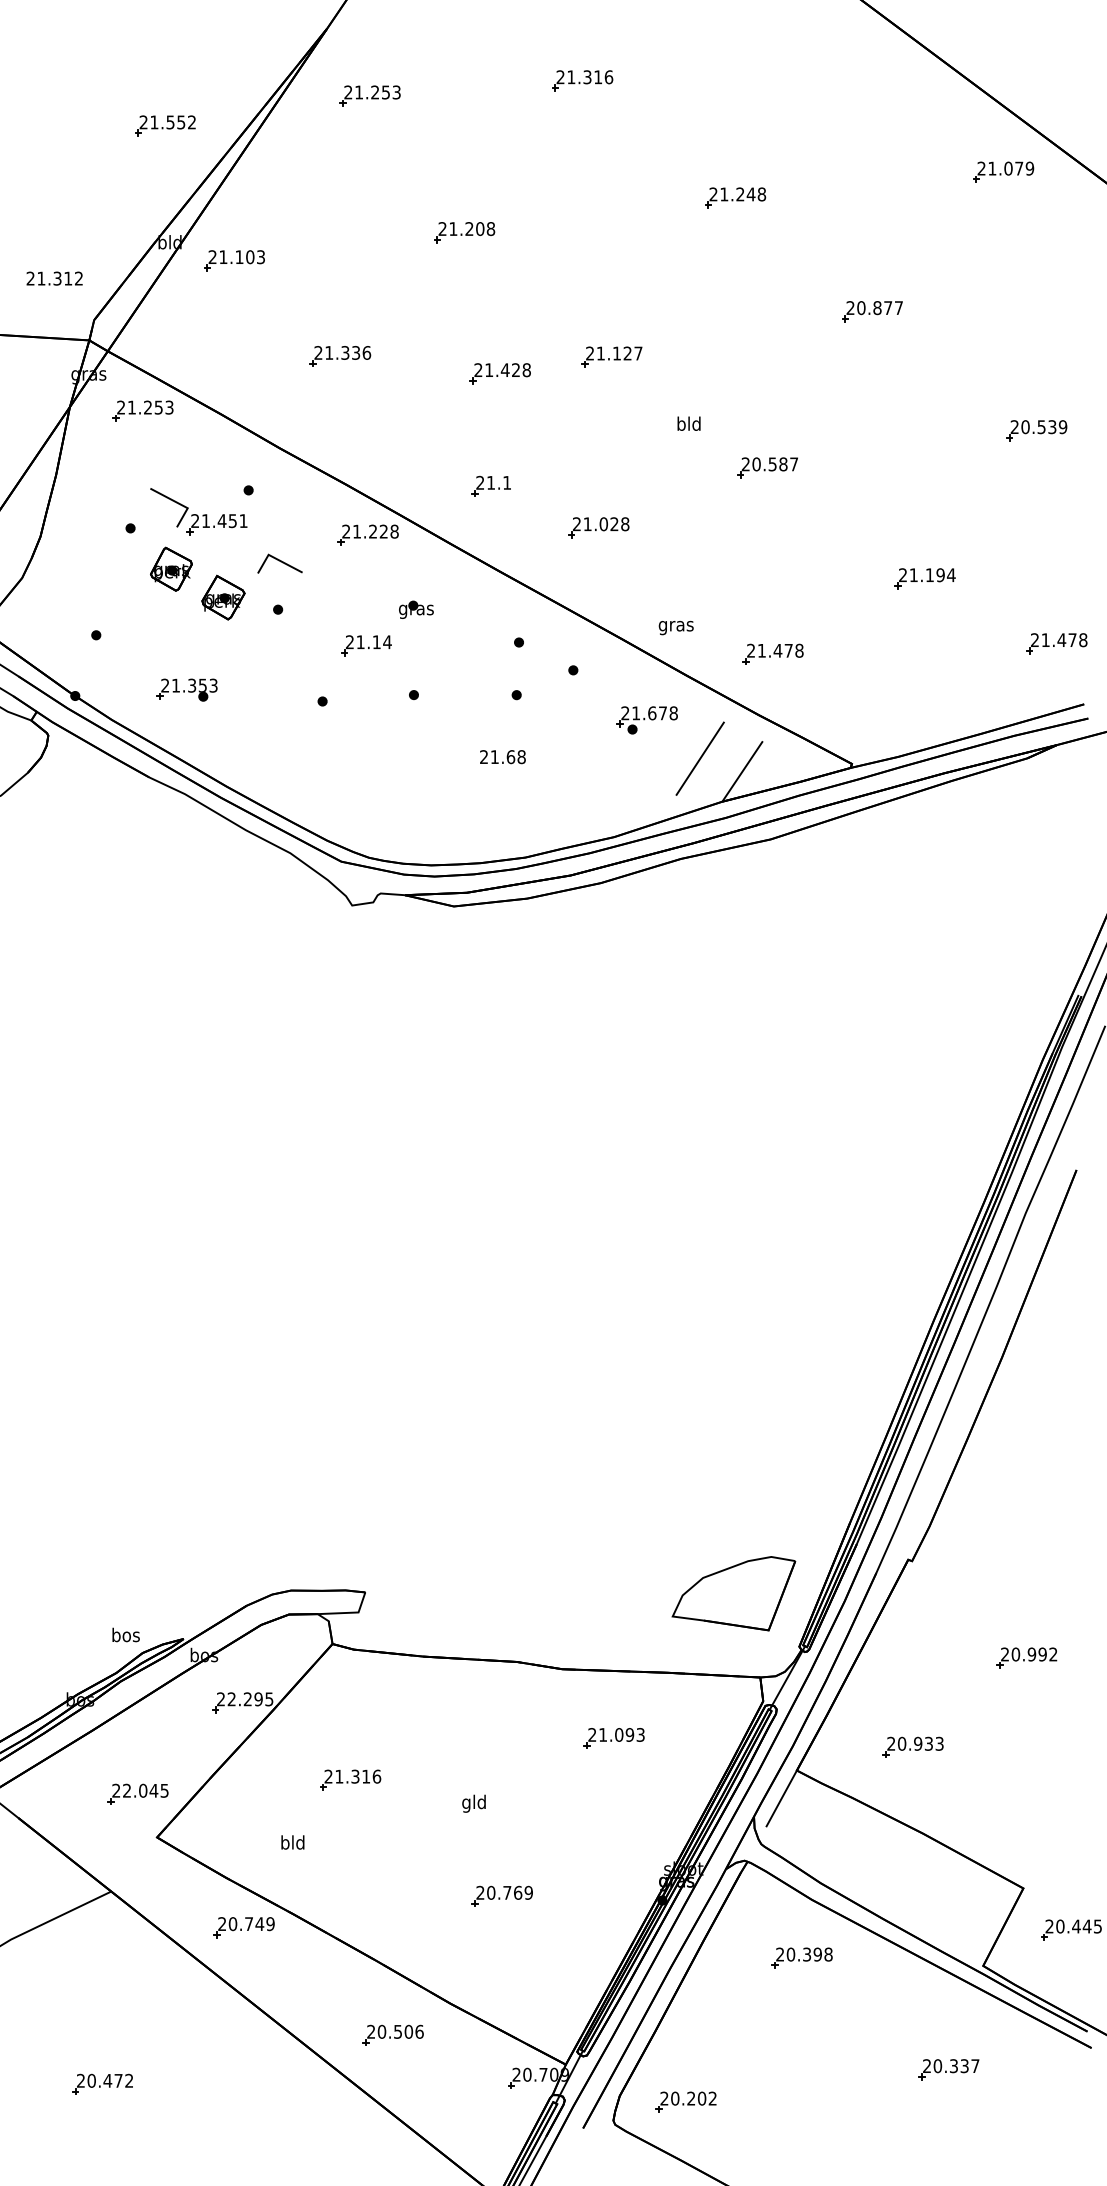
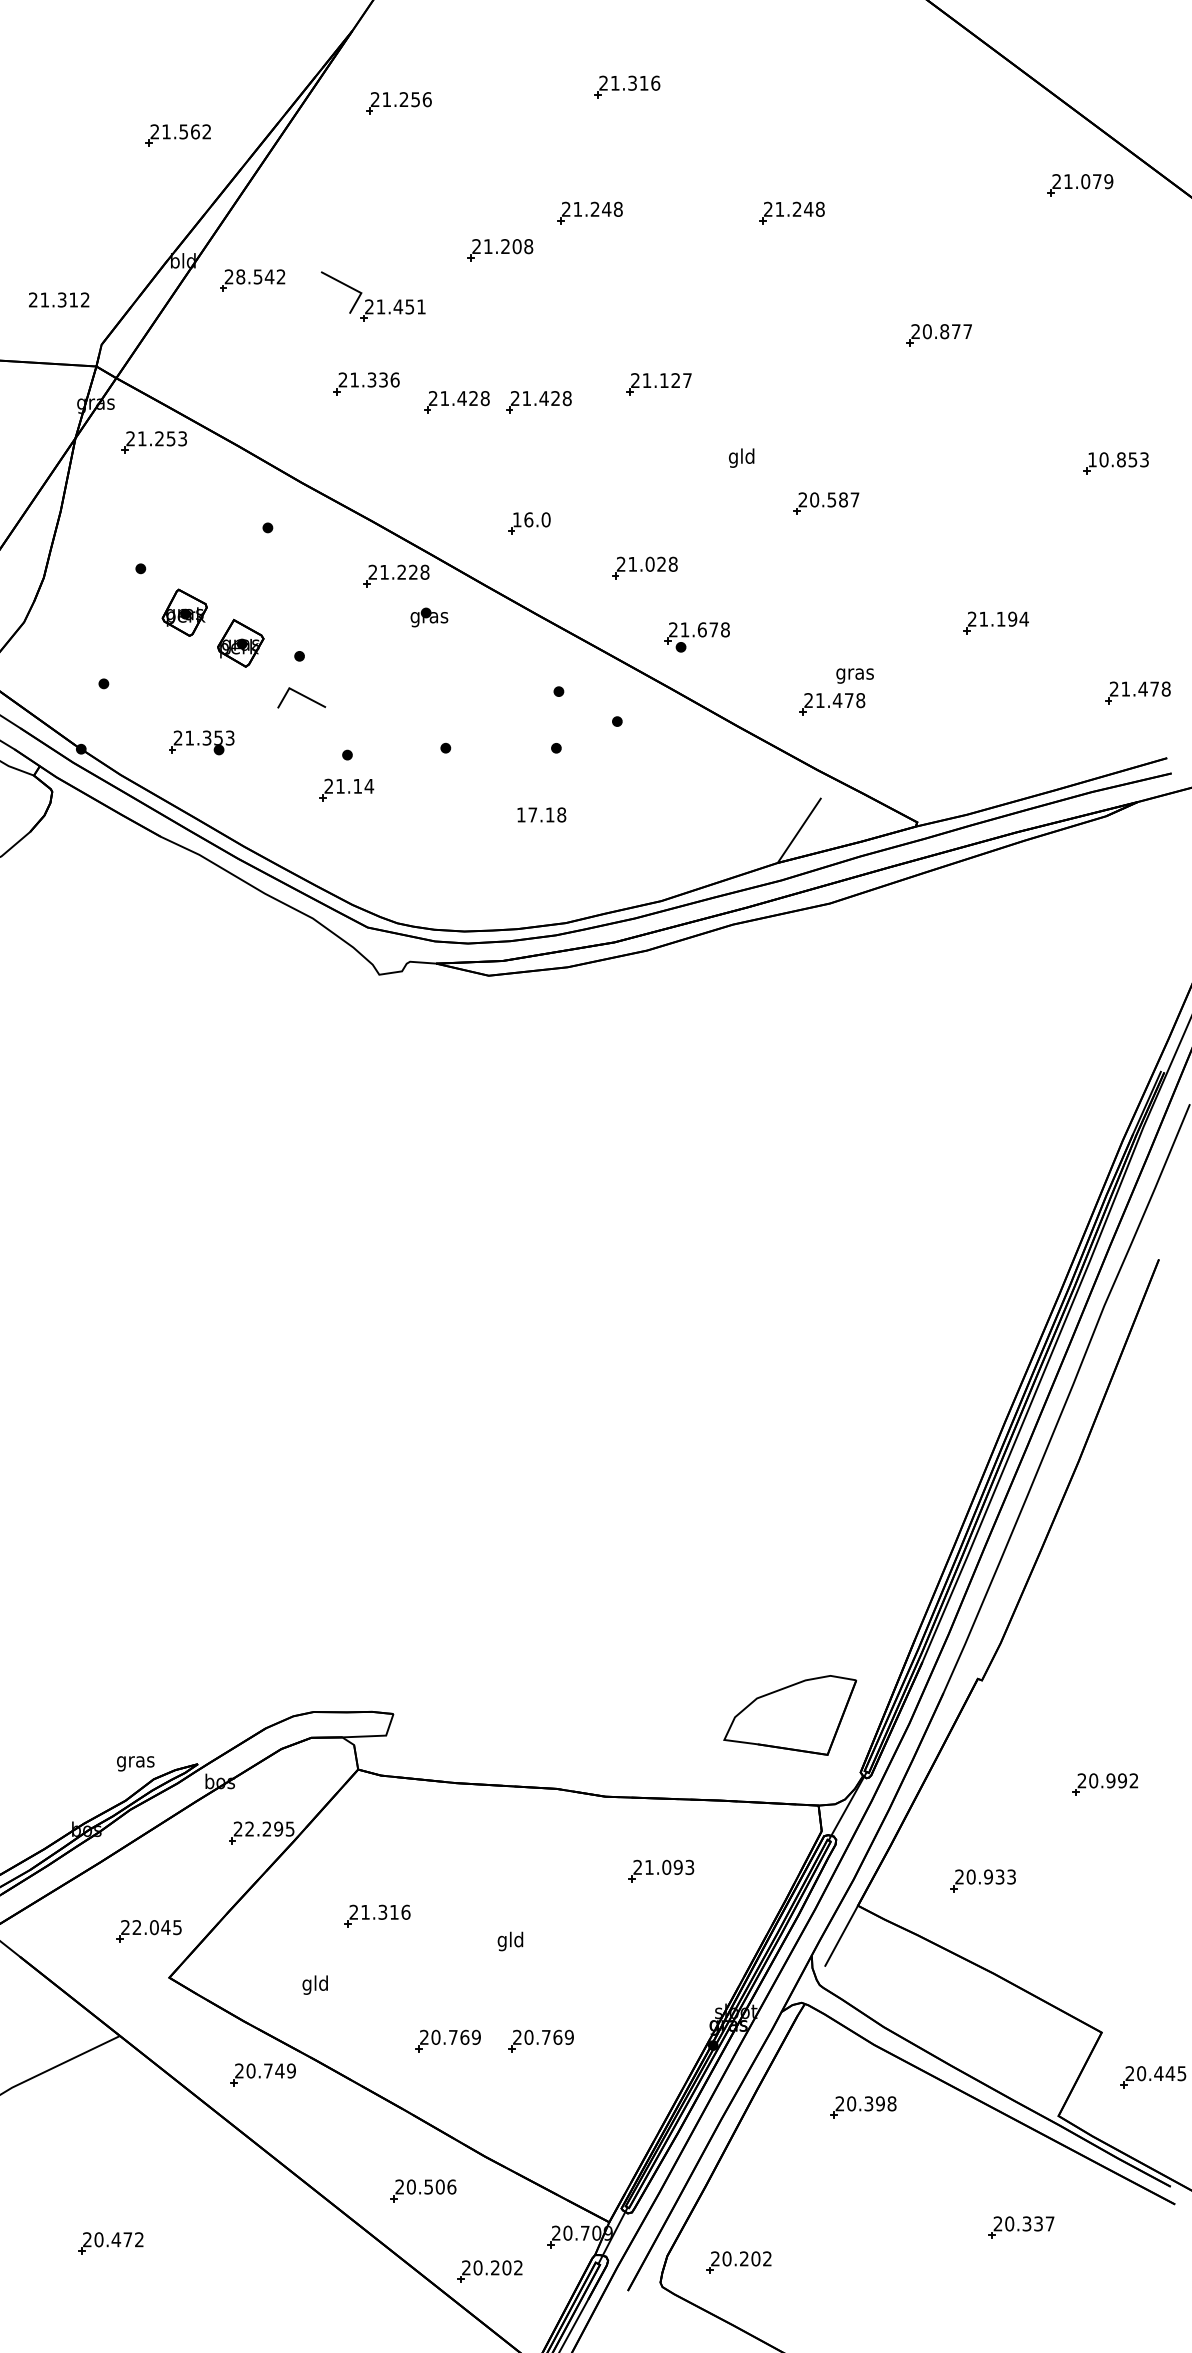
text: (396, 92) -> (426, 99), 21.253 -> 21.256
text: (181, 122) -> (195, 131), 21.552 -> 21.562
part: (547, 197) -> (589, 212), added
text: (241, 256) -> (260, 276), 21.103 -> 28.542
part: (423, 373) -> (456, 402), added
text: (681, 424) -> (733, 457), bld -> gld
text: (1038, 426) -> (1118, 459), 20.539 -> 10.853
text: (493, 482) -> (531, 519), 21.1 -> 16.0
part: (198, 511) -> (372, 296), moved
line: (280, 562) -> (302, 696), moved
part: (416, 609) -> (429, 617), moved
text: (675, 627) -> (854, 675), moved
part: (366, 645) -> (346, 789), moved
part: (646, 720) -> (696, 637), moved
text: (497, 756) -> (535, 814), 21.68 -> 17.18
line: (699, 758) -> (753, 816), removed
text: (125, 1636) -> (135, 1761), bos -> gras
text: (284, 1843) -> (306, 1984), bld -> gld
part: (415, 1895) -> (447, 2040), added
part: (454, 2110) -> (489, 2271), added

